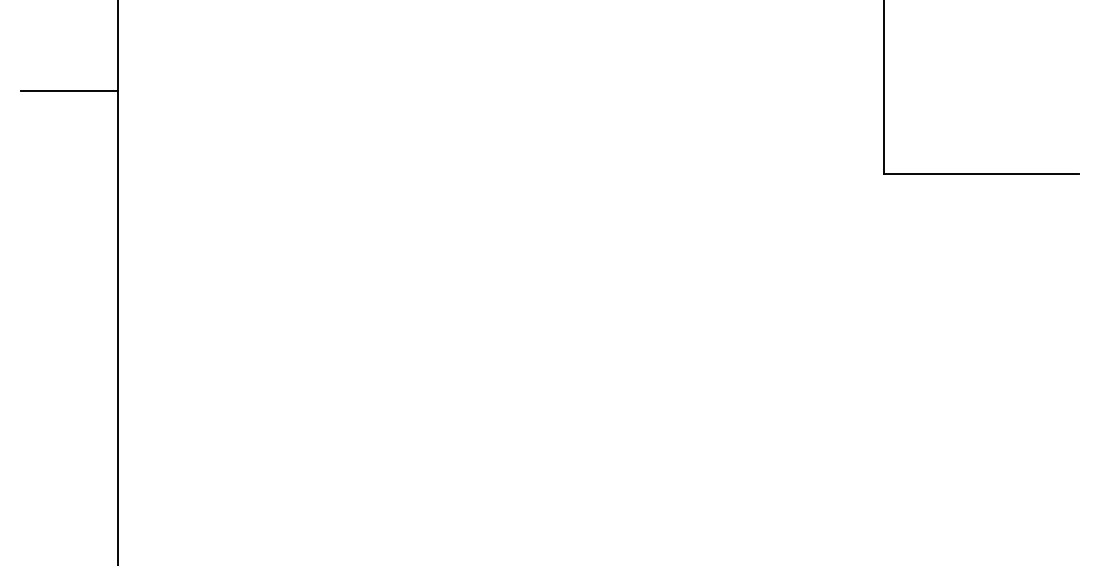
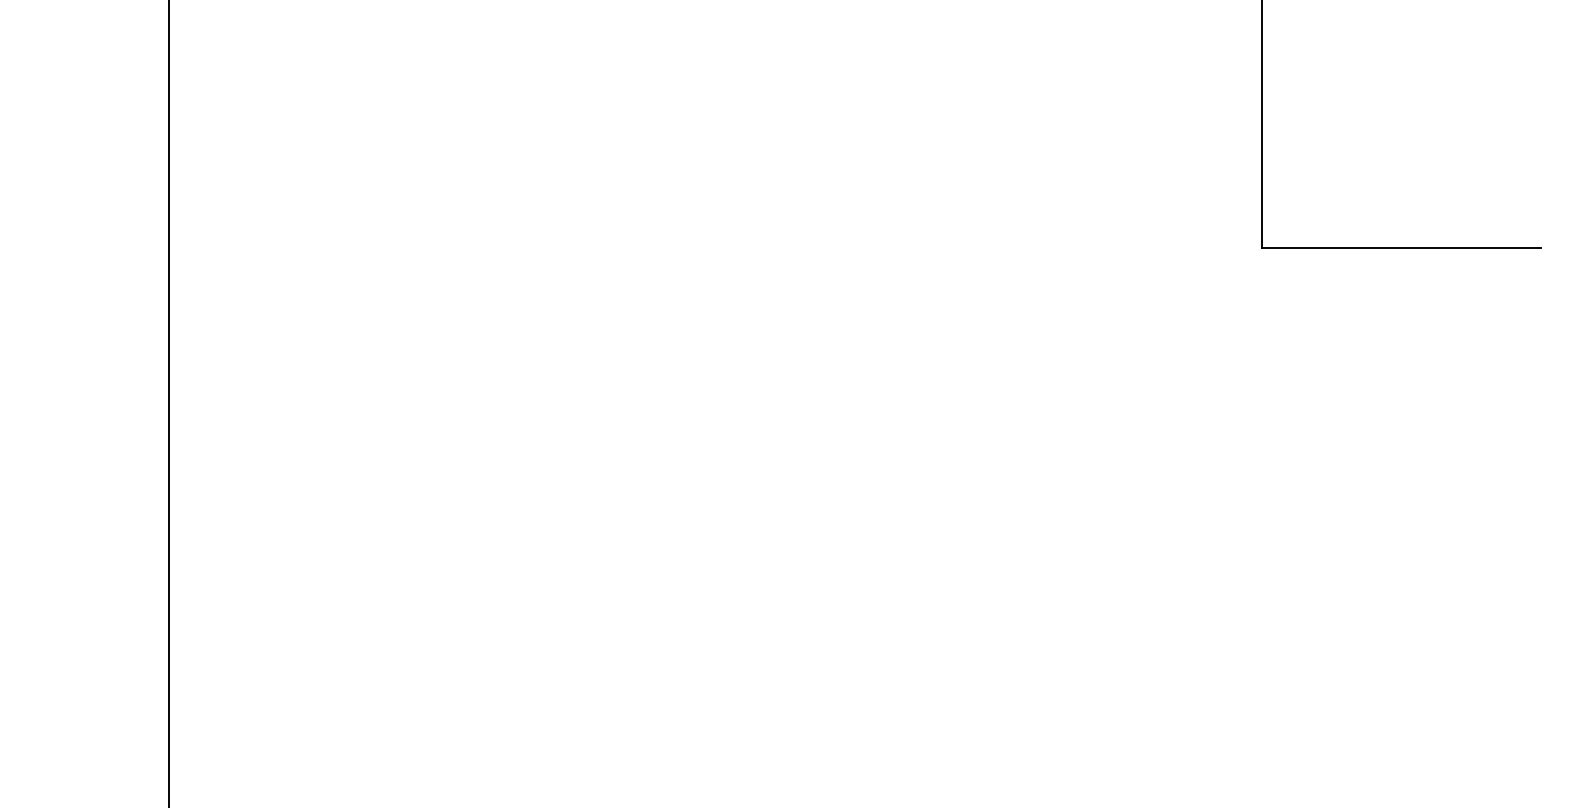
line: (69, 91) -> (99, 130), removed

